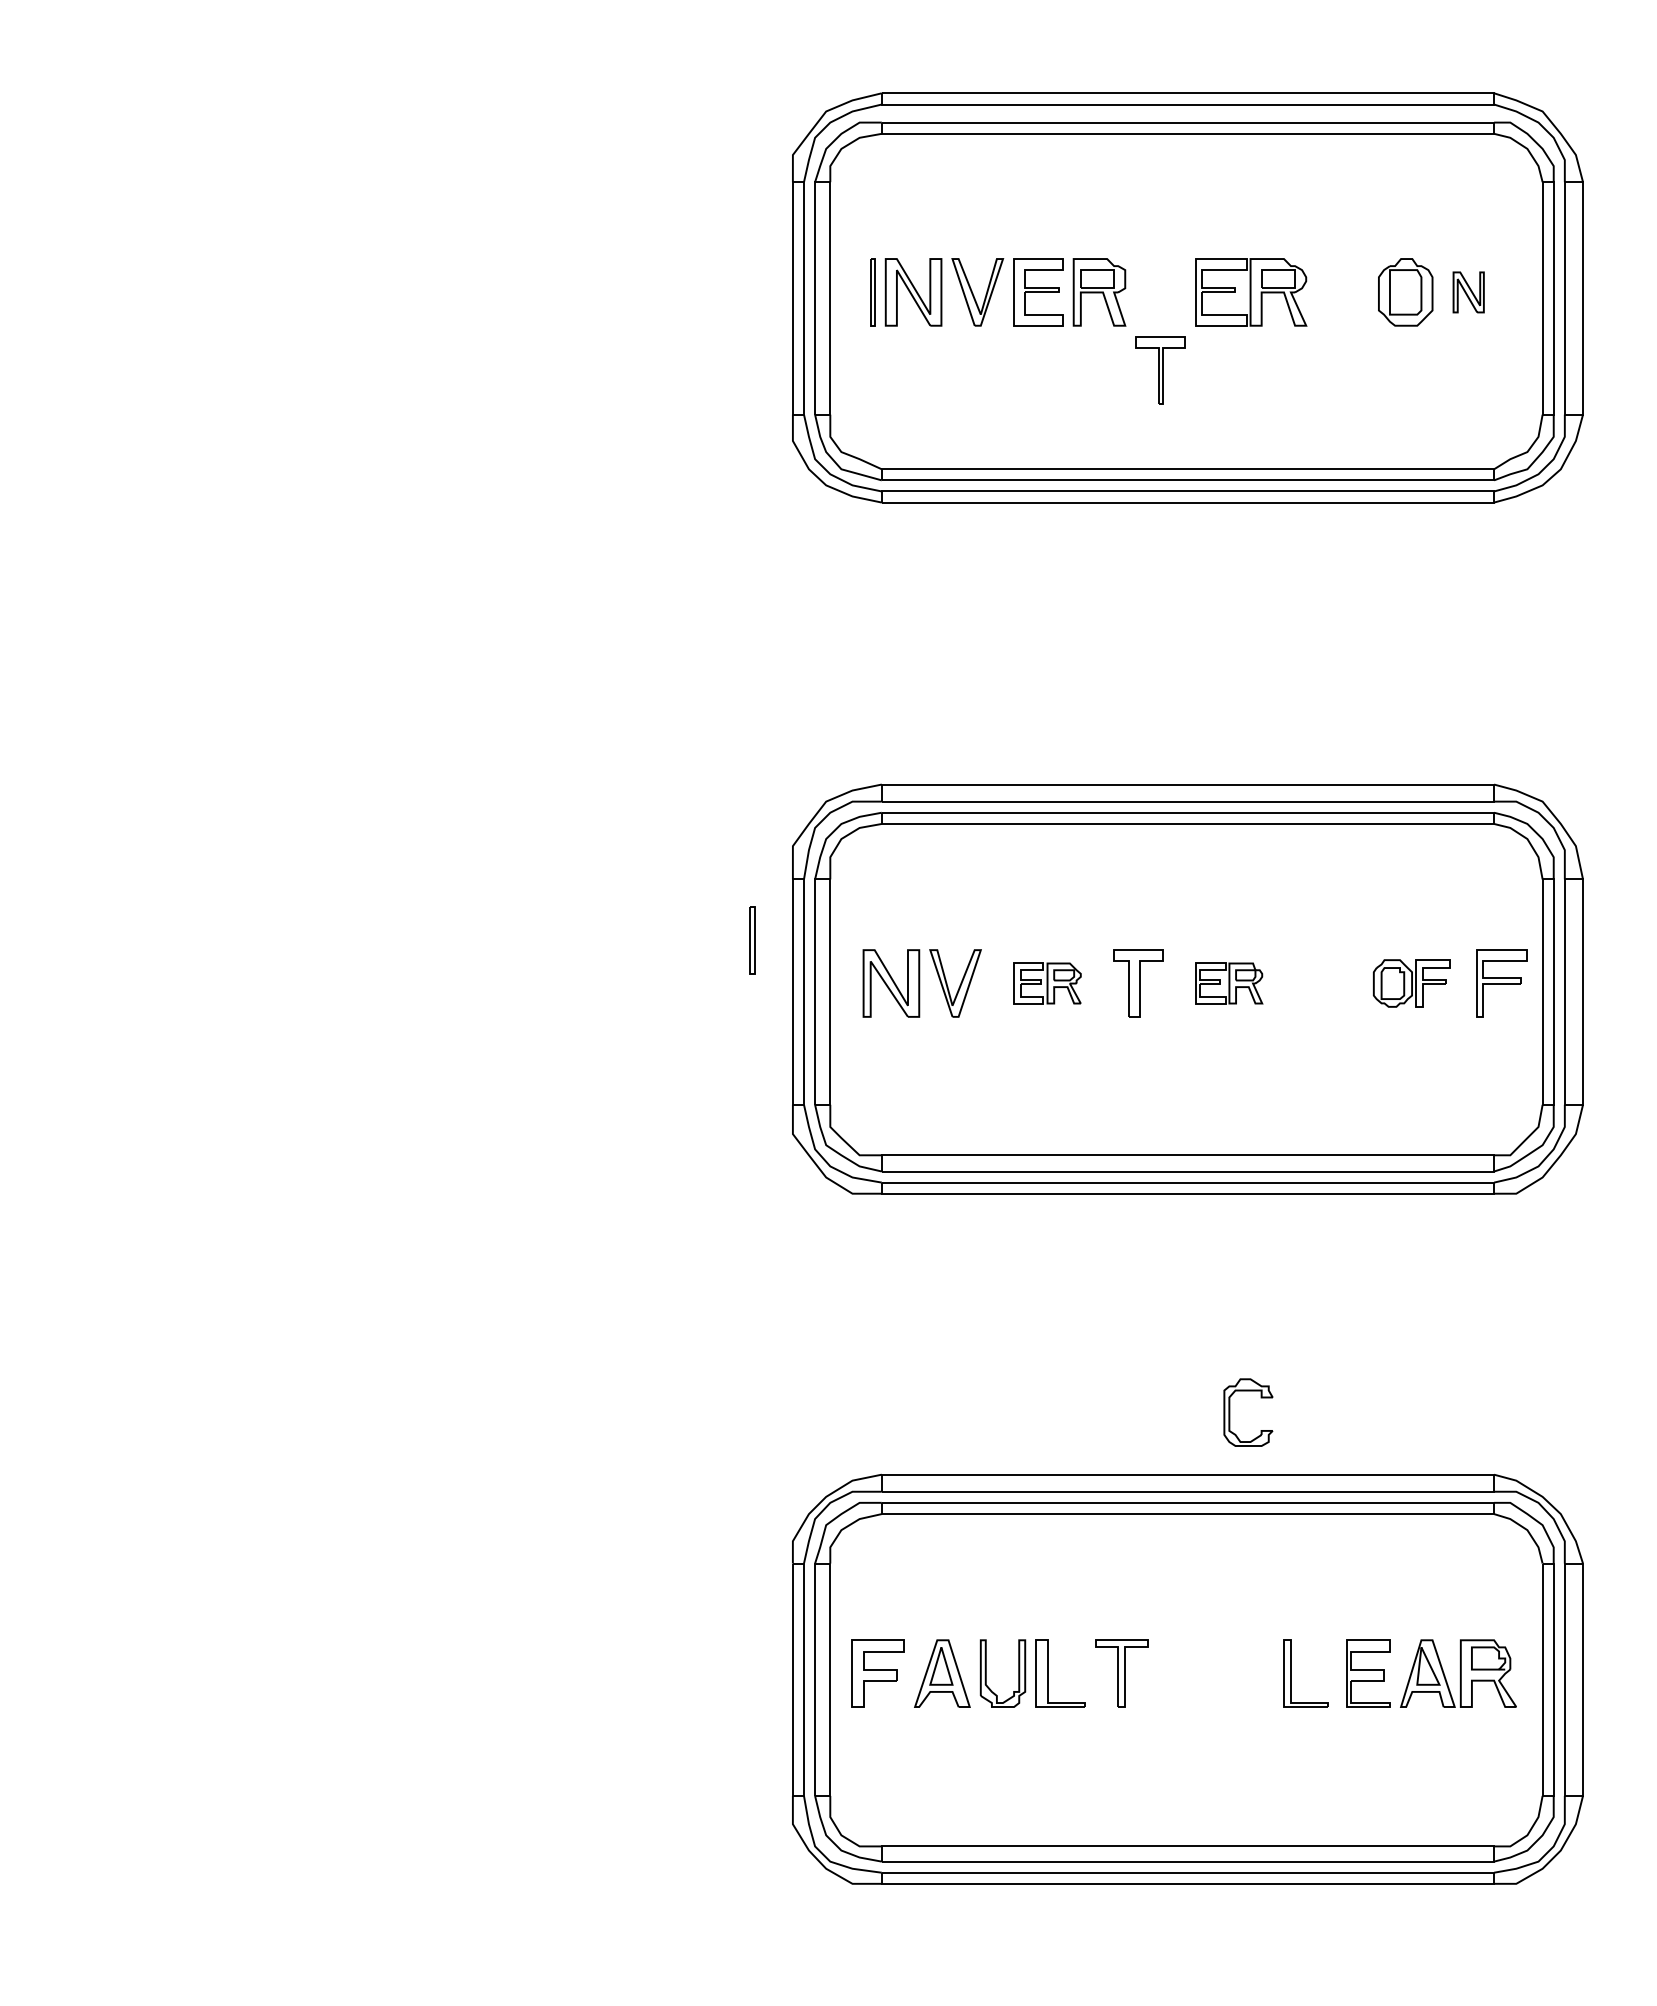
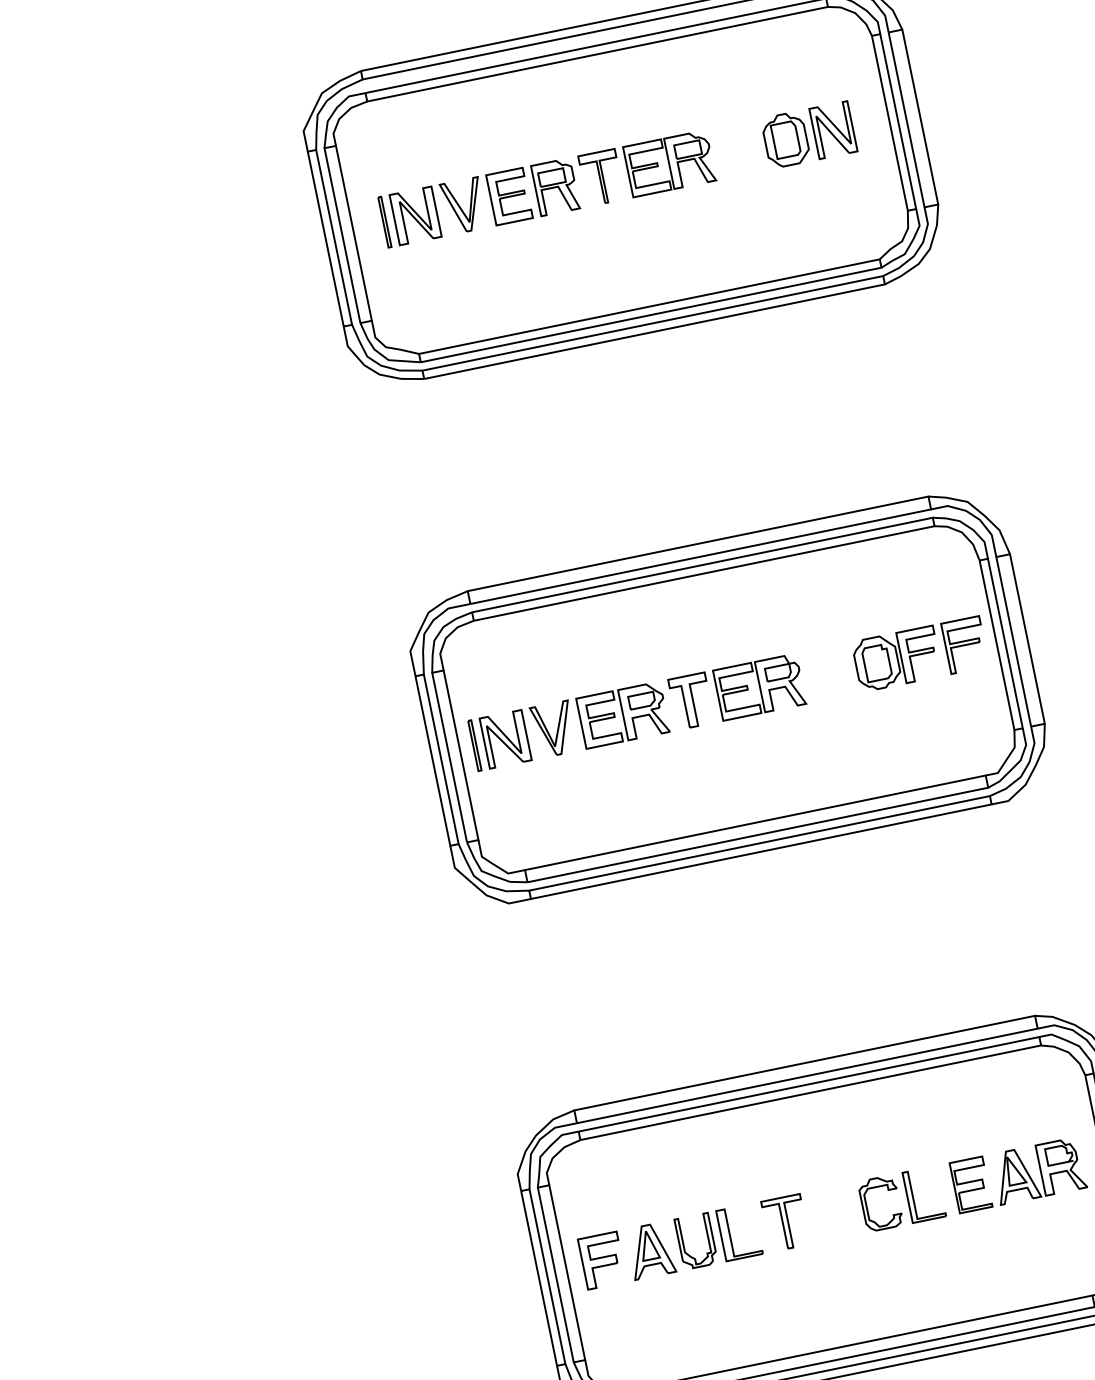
part: (1468, 292) -> (833, 130), size x1.67
part: (1160, 370) -> (601, 177), moved
part: (752, 940) -> (474, 745), moved
part: (1047, 983) -> (623, 715), size x1.67
part: (1229, 983) -> (760, 687), size x1.67
part: (1411, 983) -> (897, 659), size x1.43
part: (1230, 1412) -> (867, 1206), moved

